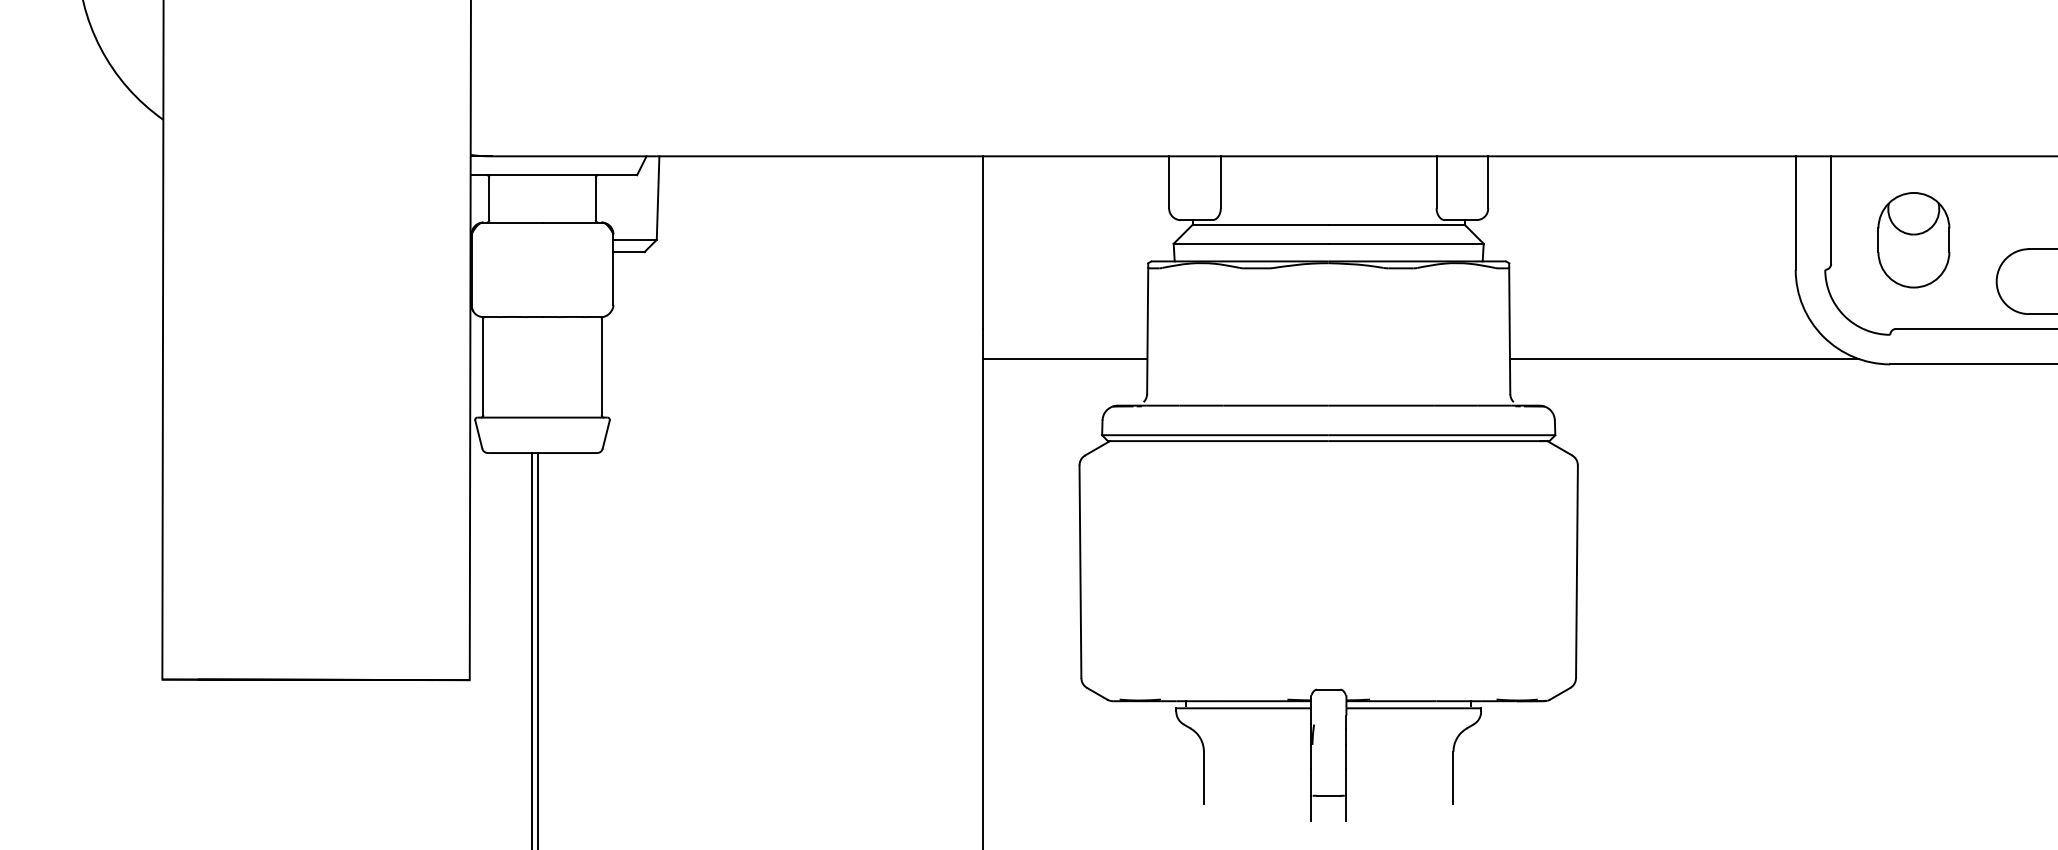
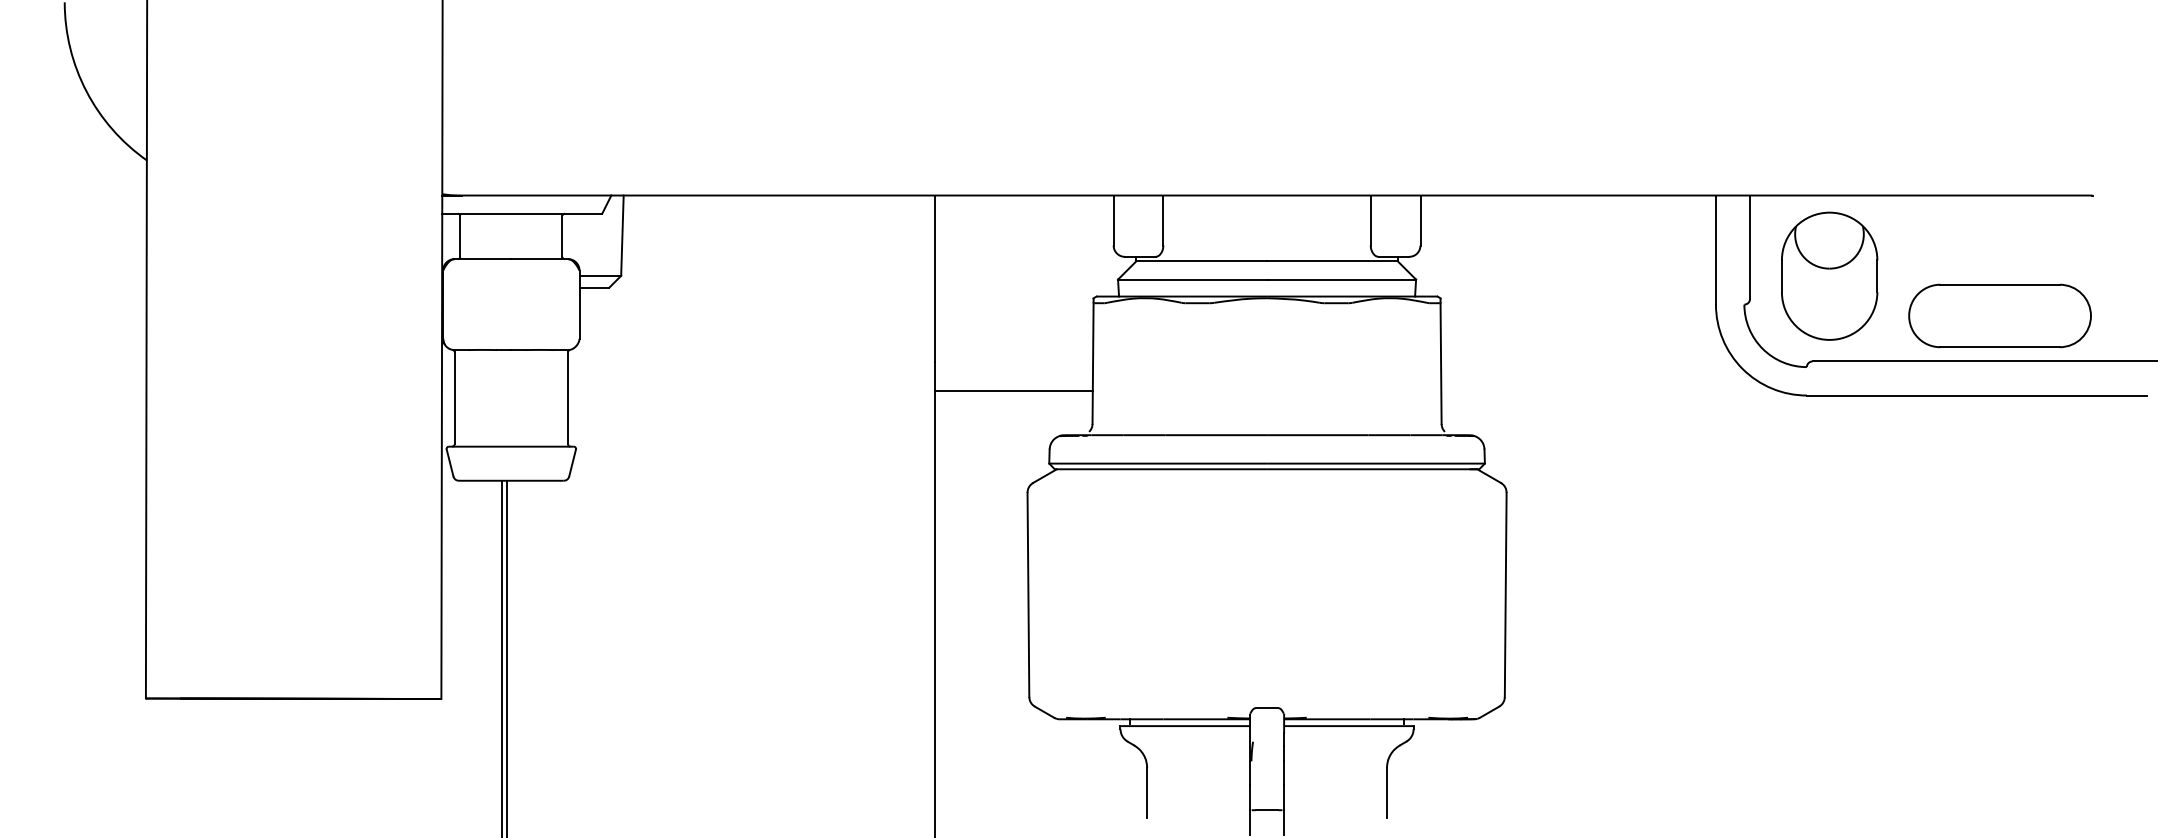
part: (1913, 239) -> (1829, 275), size x1.4
line: (1684, 359) -> (1609, 390), removed

